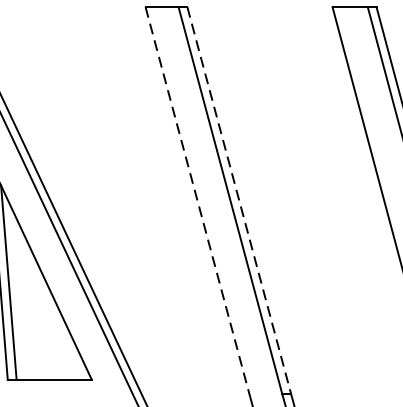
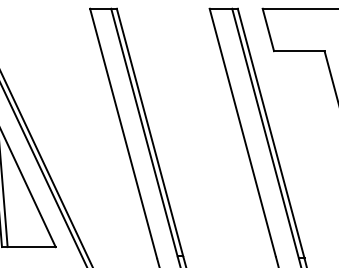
line: (239, 200) -> (150, 132), dashed -> solid
line: (197, 202) -> (123, 133), dashed -> solid

